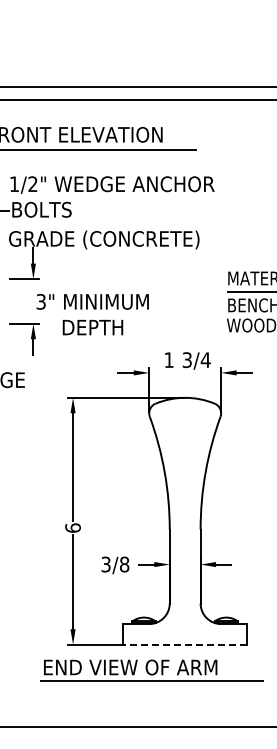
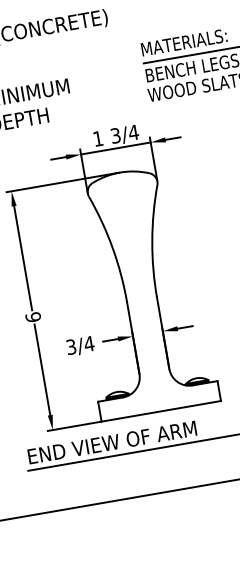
line: (185, 372) -> (116, 148), added
text: (124, 564) -> (89, 343), 3/8 -> 3/4
line: (185, 644) -> (161, 411), dashed -> solid

